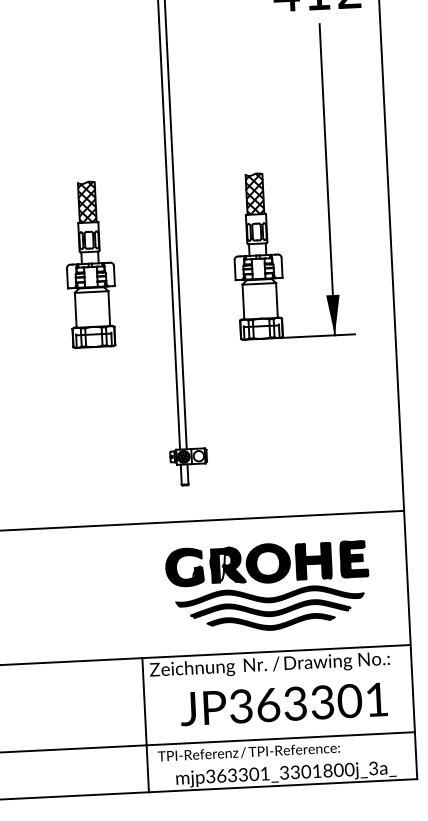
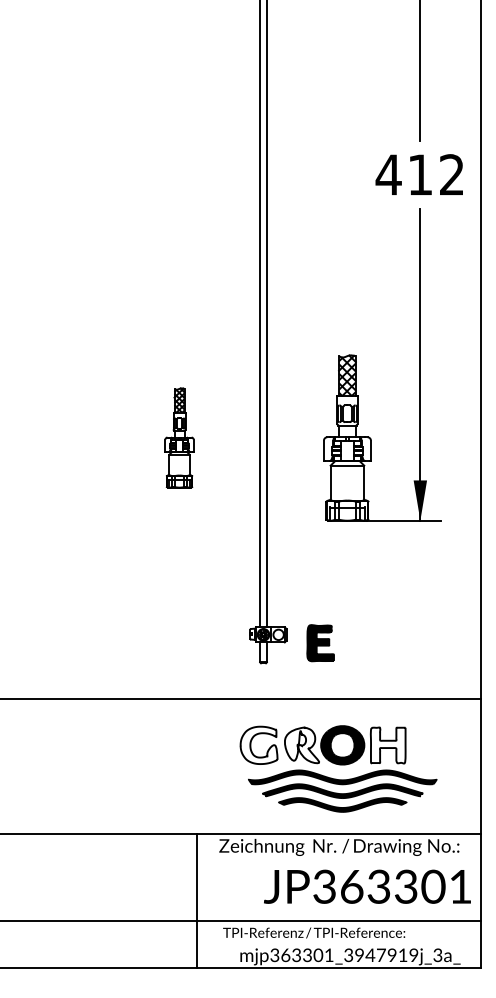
part: (90, 263) -> (179, 437), size x0.6
part: (353, 559) -> (320, 643), moved
fill: (313, 561) -> (387, 745), removed
fill: (228, 565) -> (302, 745), removed
fill: (184, 567) -> (258, 745), removed
text: (283, 704) -> (367, 886), moved
line: (145, 724) -> (197, 900), moved
text: (322, 771) -> (386, 955), mjp363301_3301800j_3a_ -> mjp363301_3947919j_3a_

